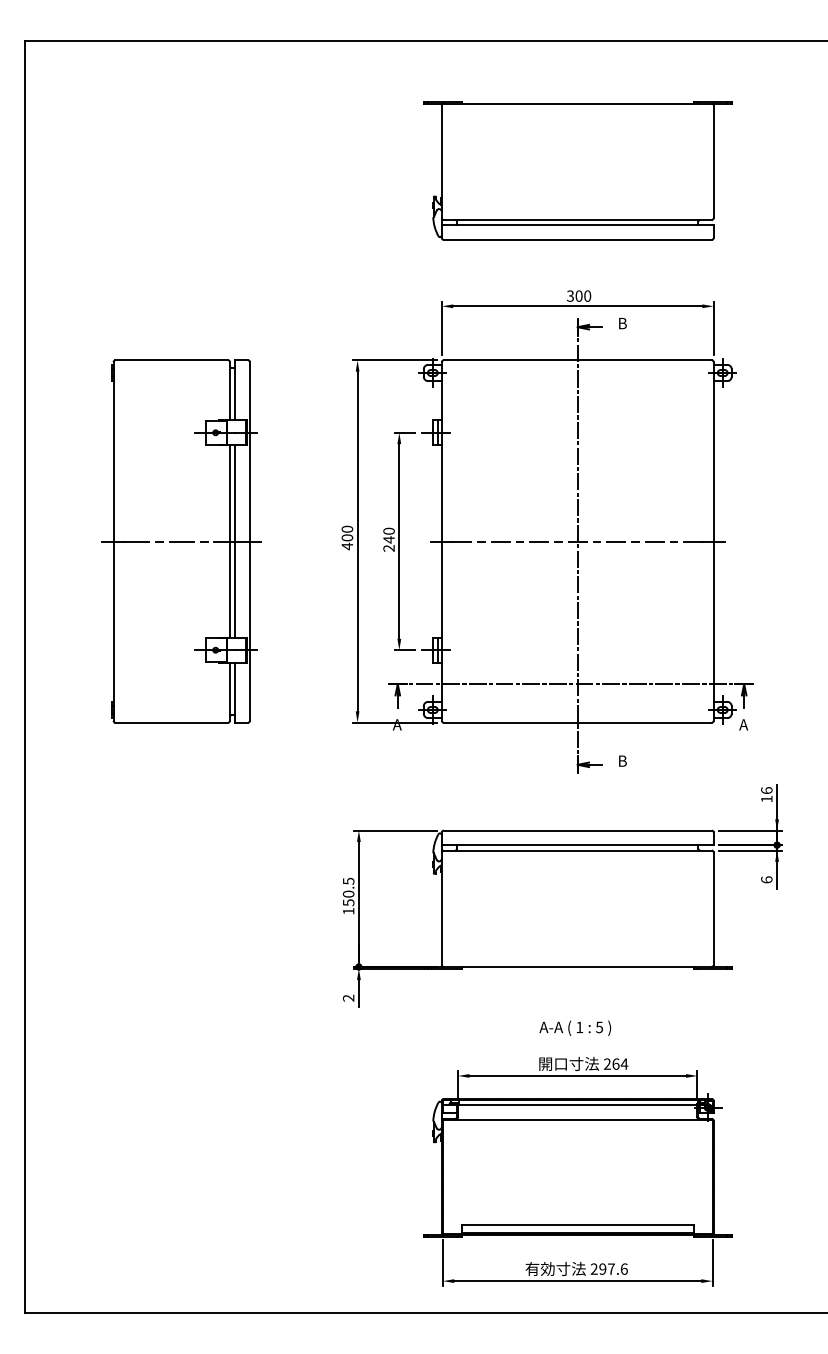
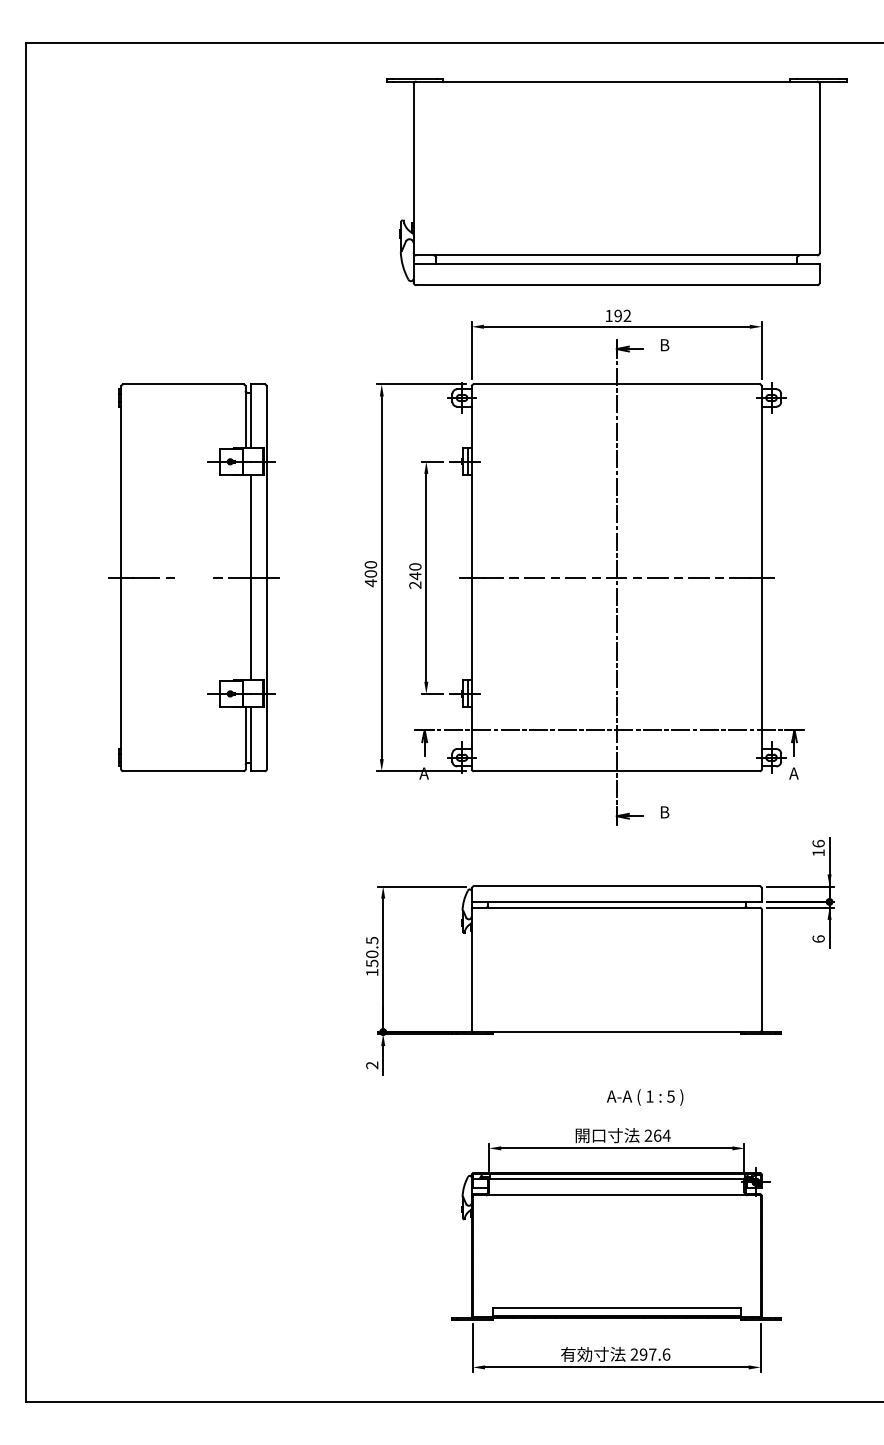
part: (577, 170) -> (616, 181), size x1.4
text: (579, 295) -> (618, 315), 300 -> 192
line: (181, 541) -> (193, 577), removed
line: (230, 541) -> (246, 577), removed
text: (575, 1027) -> (645, 1096), moved

